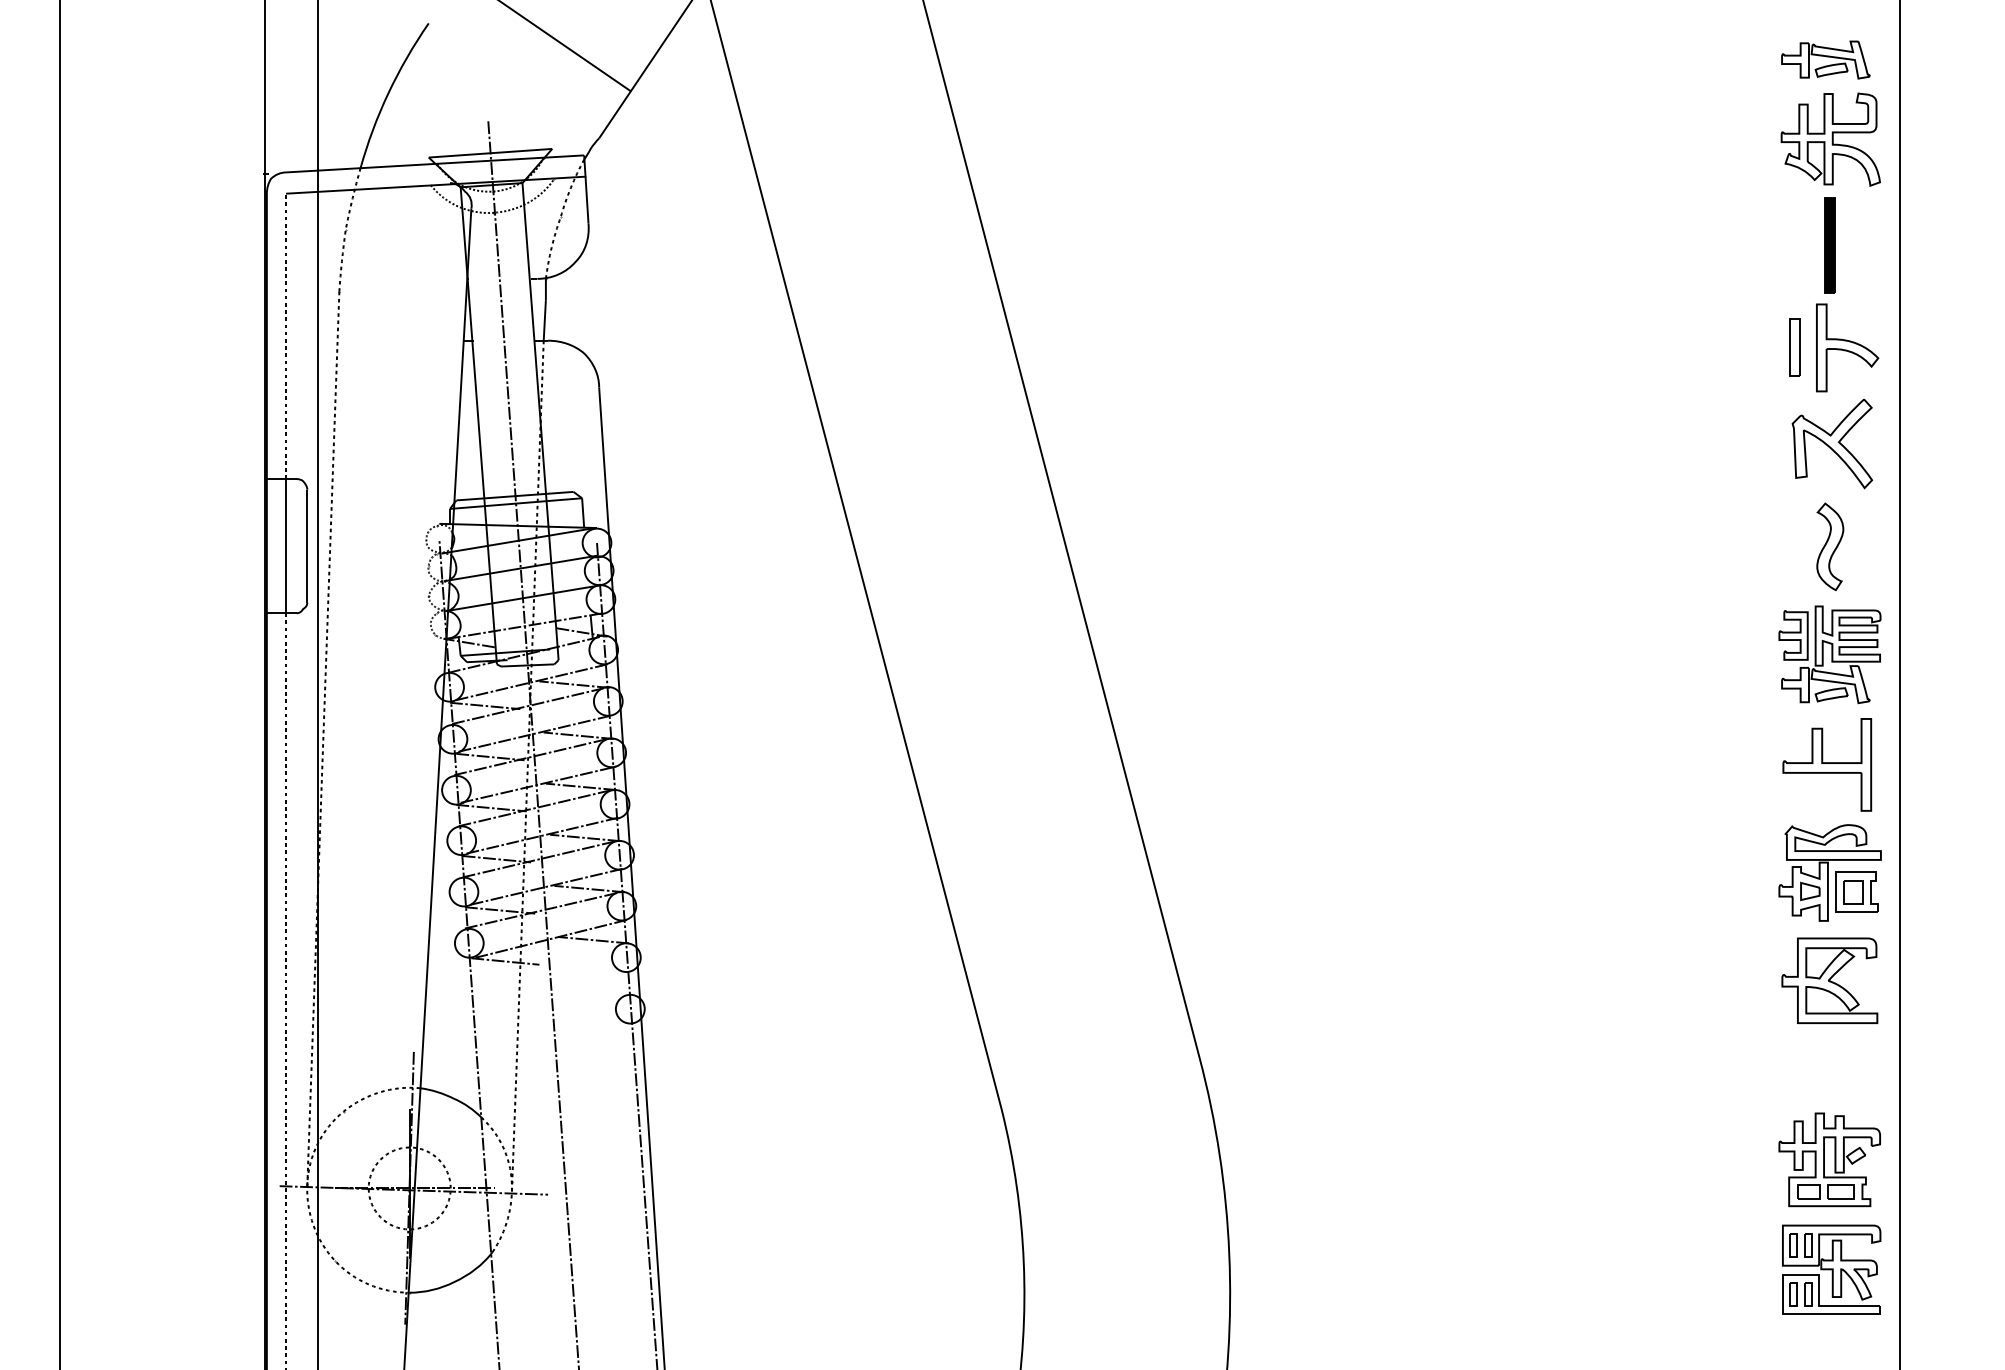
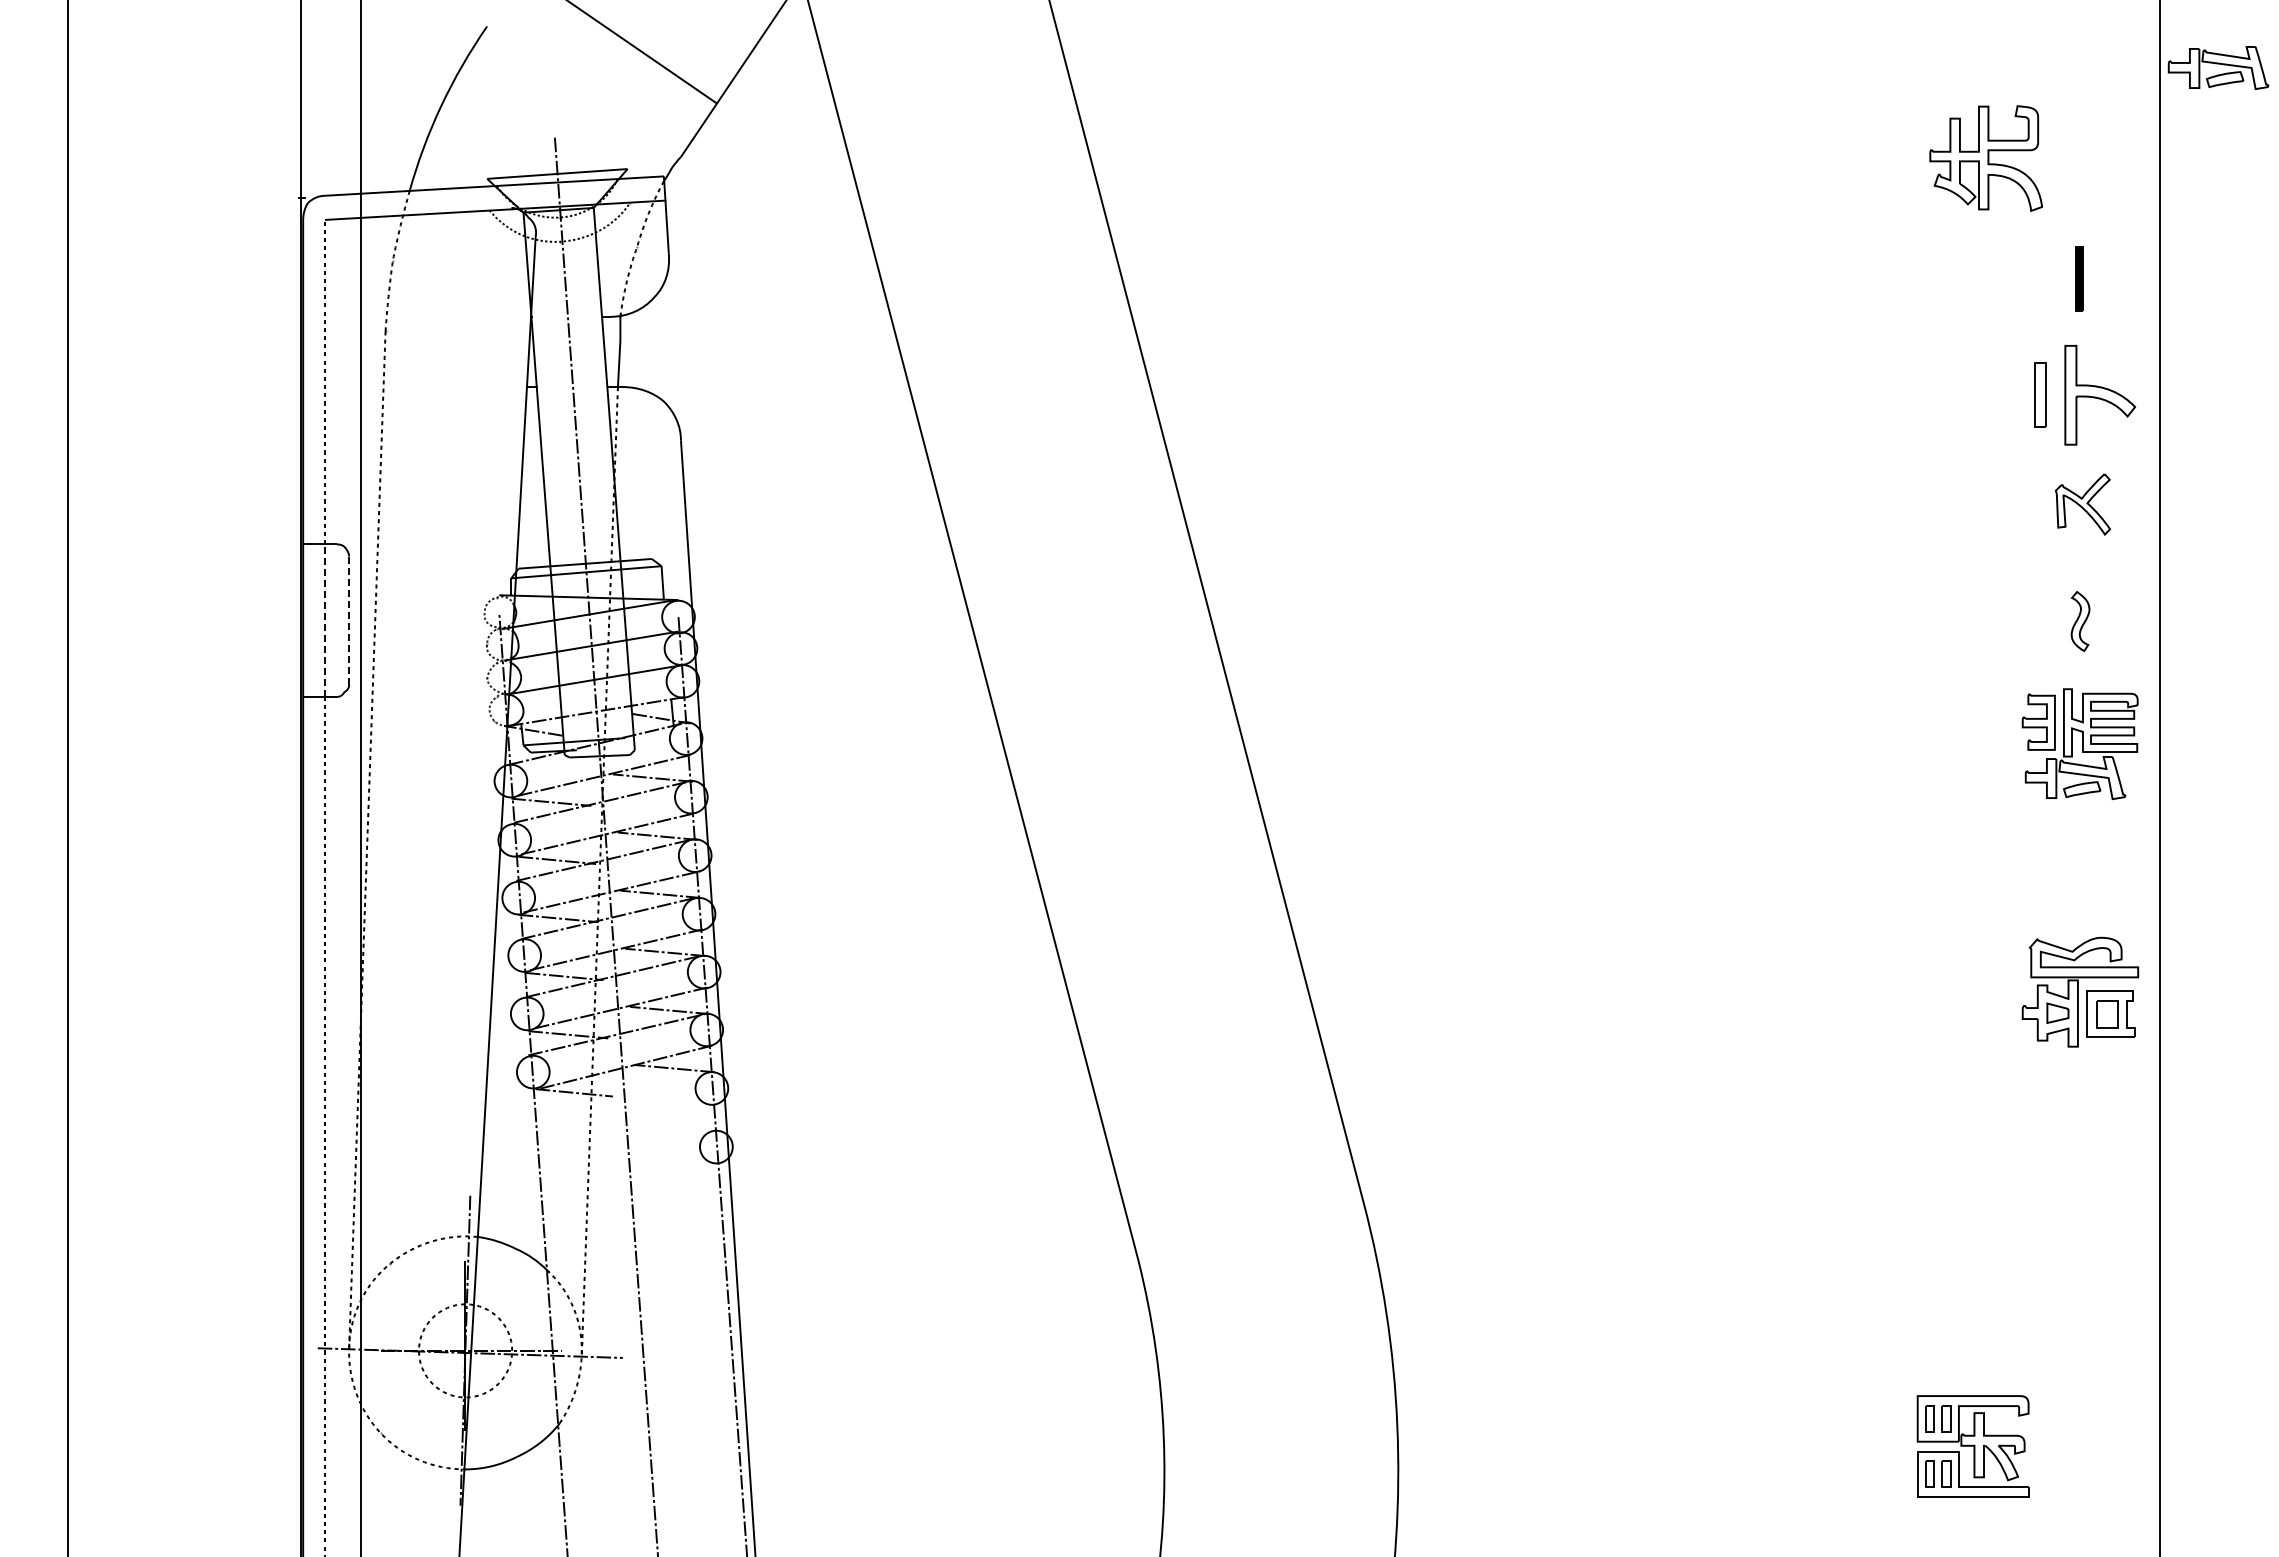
part: (1825, 59) -> (2218, 67), moved
part: (1830, 139) -> (1985, 158), moved
part: (1829, 245) -> (2079, 278), size x0.6
part: (1831, 443) -> (2082, 504), size x0.6
line: (286, 546) -> (325, 620), solid -> dashed
line: (307, 546) -> (349, 621), solid -> dashed
part: (1830, 546) -> (2080, 621), size x0.6
part: (1826, 765) -> (2076, 869), removed
part: (1829, 980) -> (2079, 1114), removed
part: (1829, 1159) -> (2079, 1317), removed
part: (1831, 1269) -> (1972, 1446), moved

